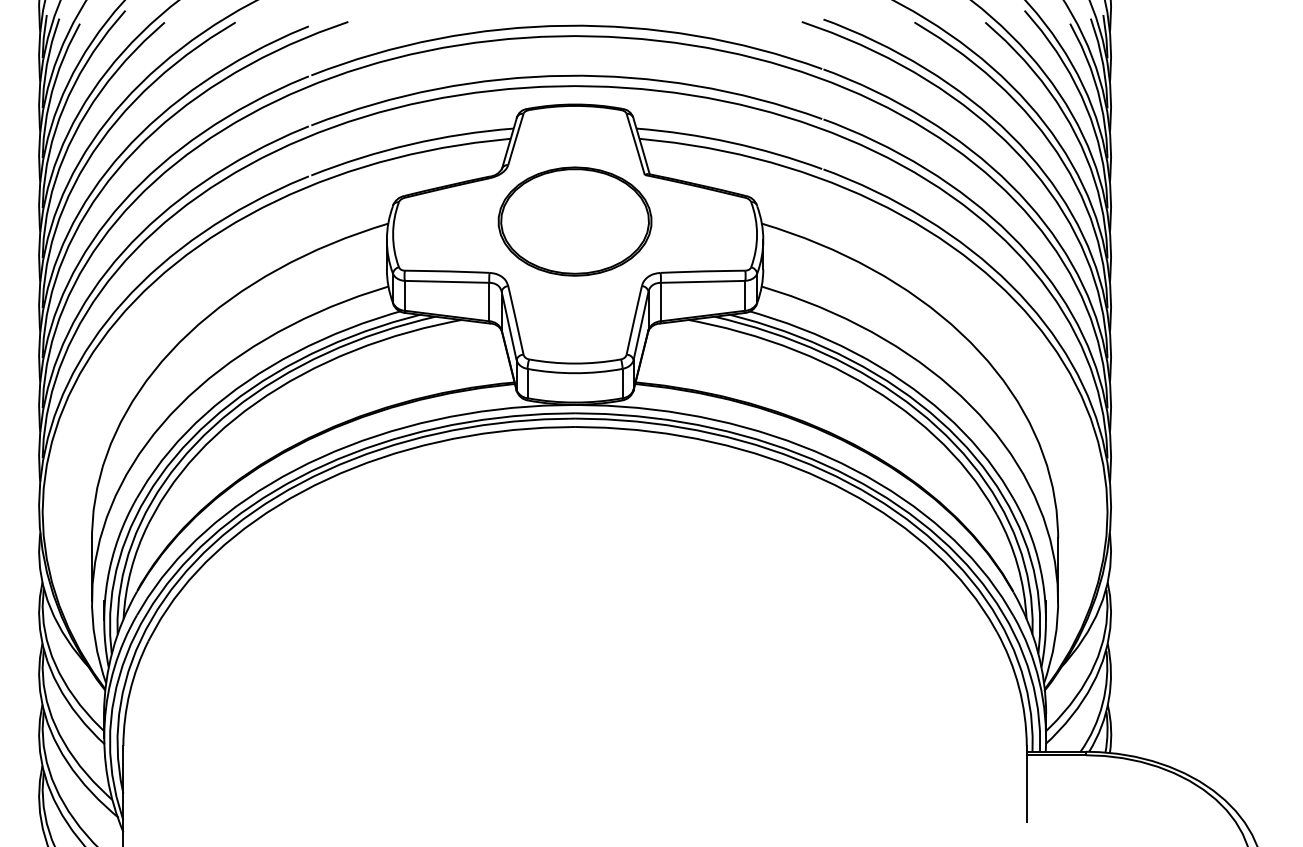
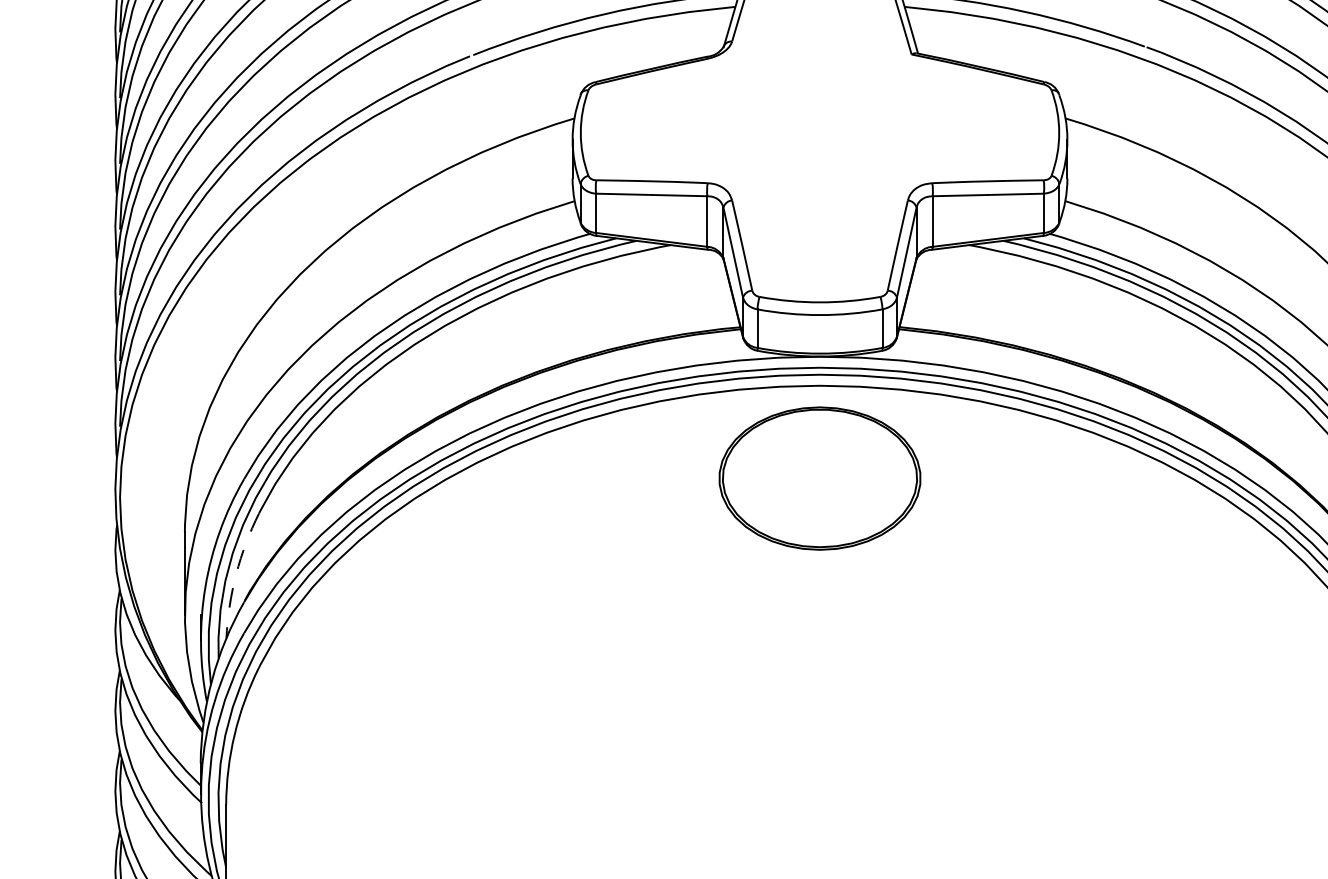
part: (574, 221) -> (819, 478), moved
arc: (131, 570) -> (236, 574), solid -> dashed

